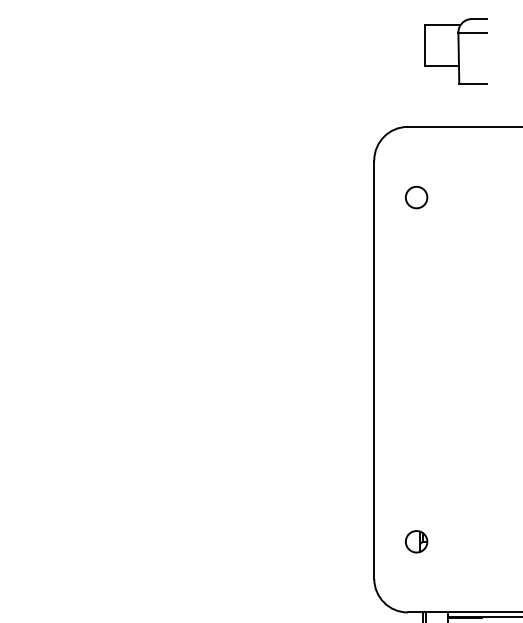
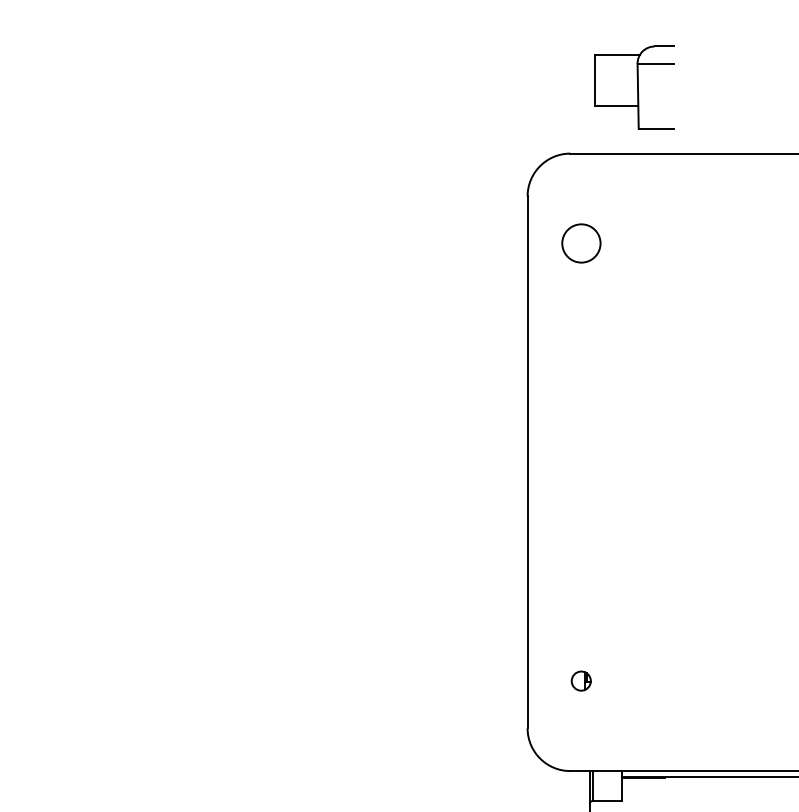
part: (455, 51) -> (634, 87), moved
circle: (416, 197) -> (581, 243), size x1.4
part: (415, 541) -> (580, 680), size x0.7

